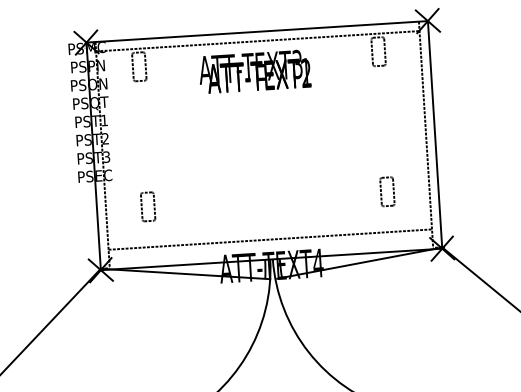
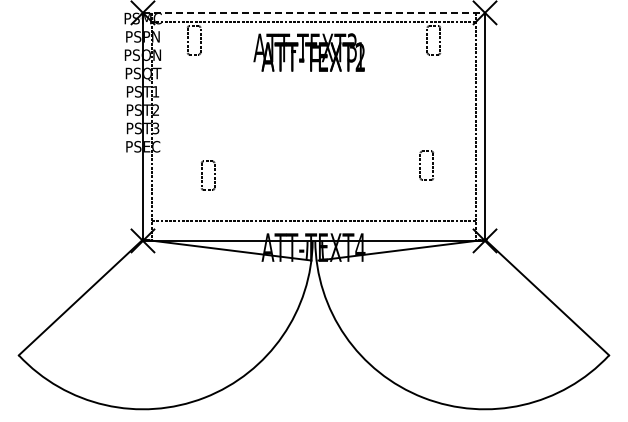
line: (257, 31) -> (314, 12), solid -> dashed
part: (380, 191) -> (420, 164), moved
part: (142, 206) -> (202, 174), moved

